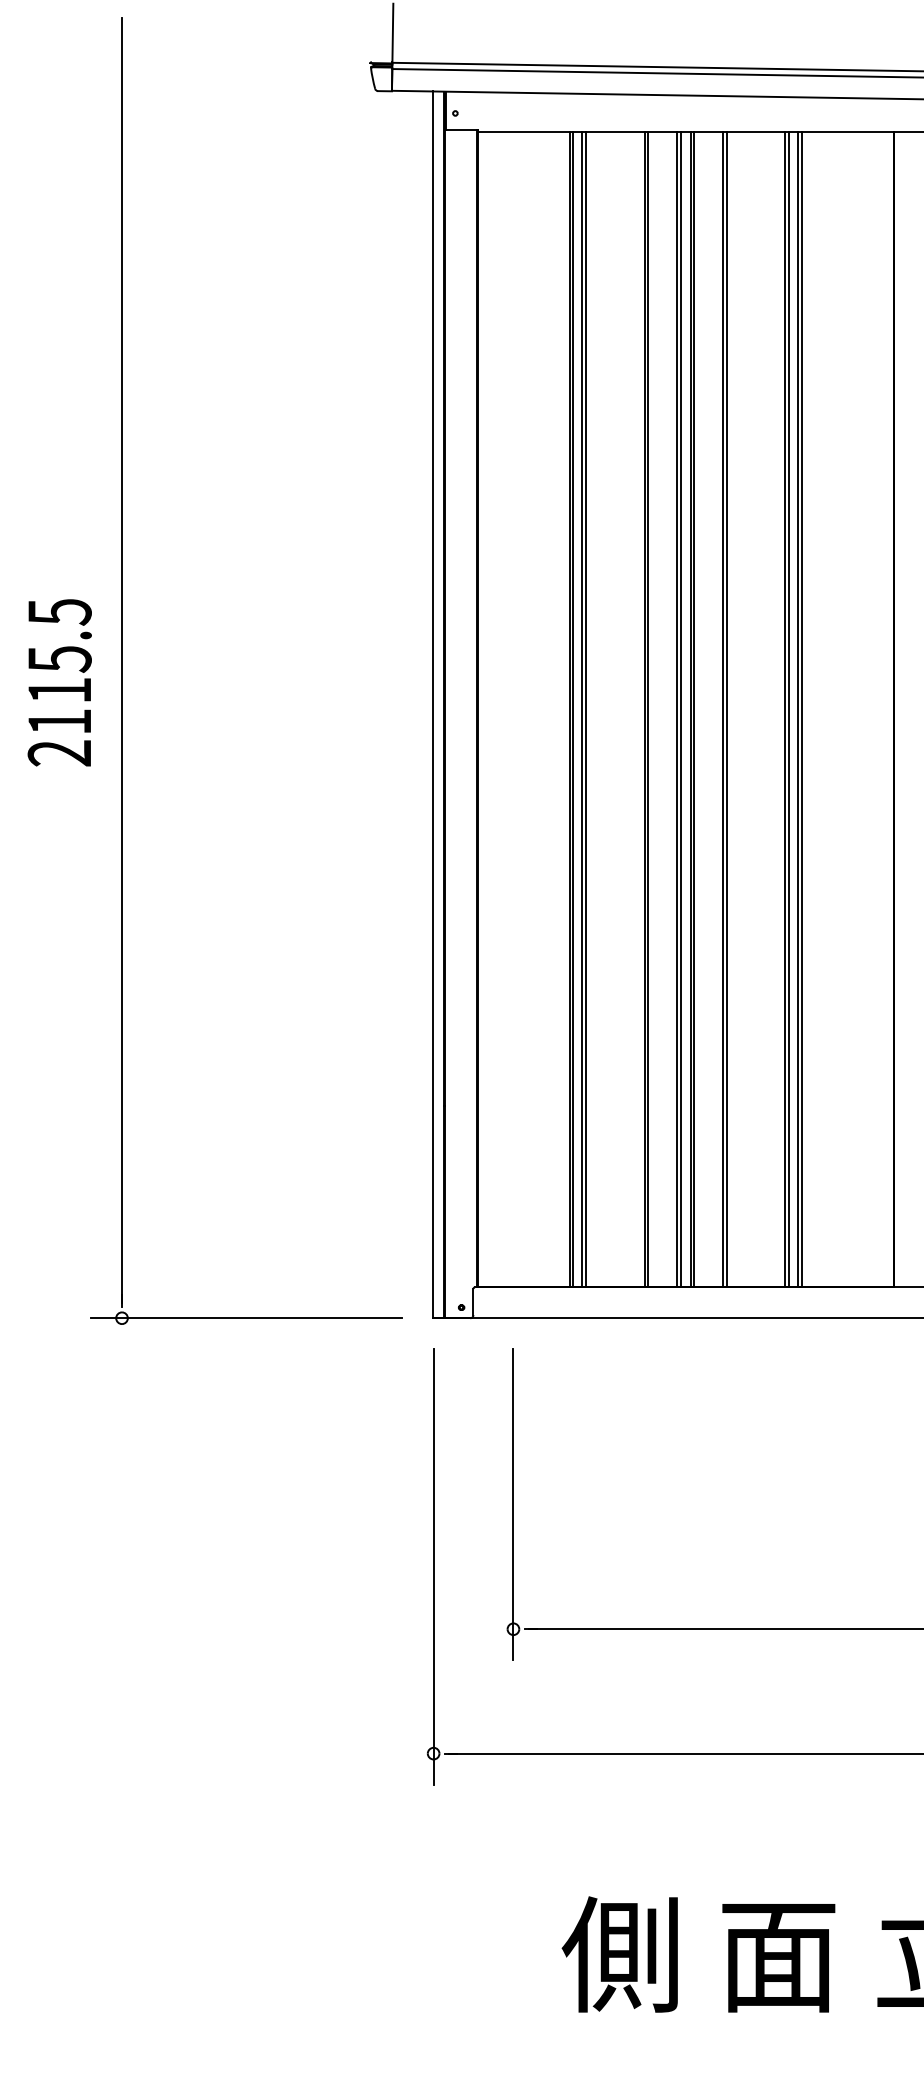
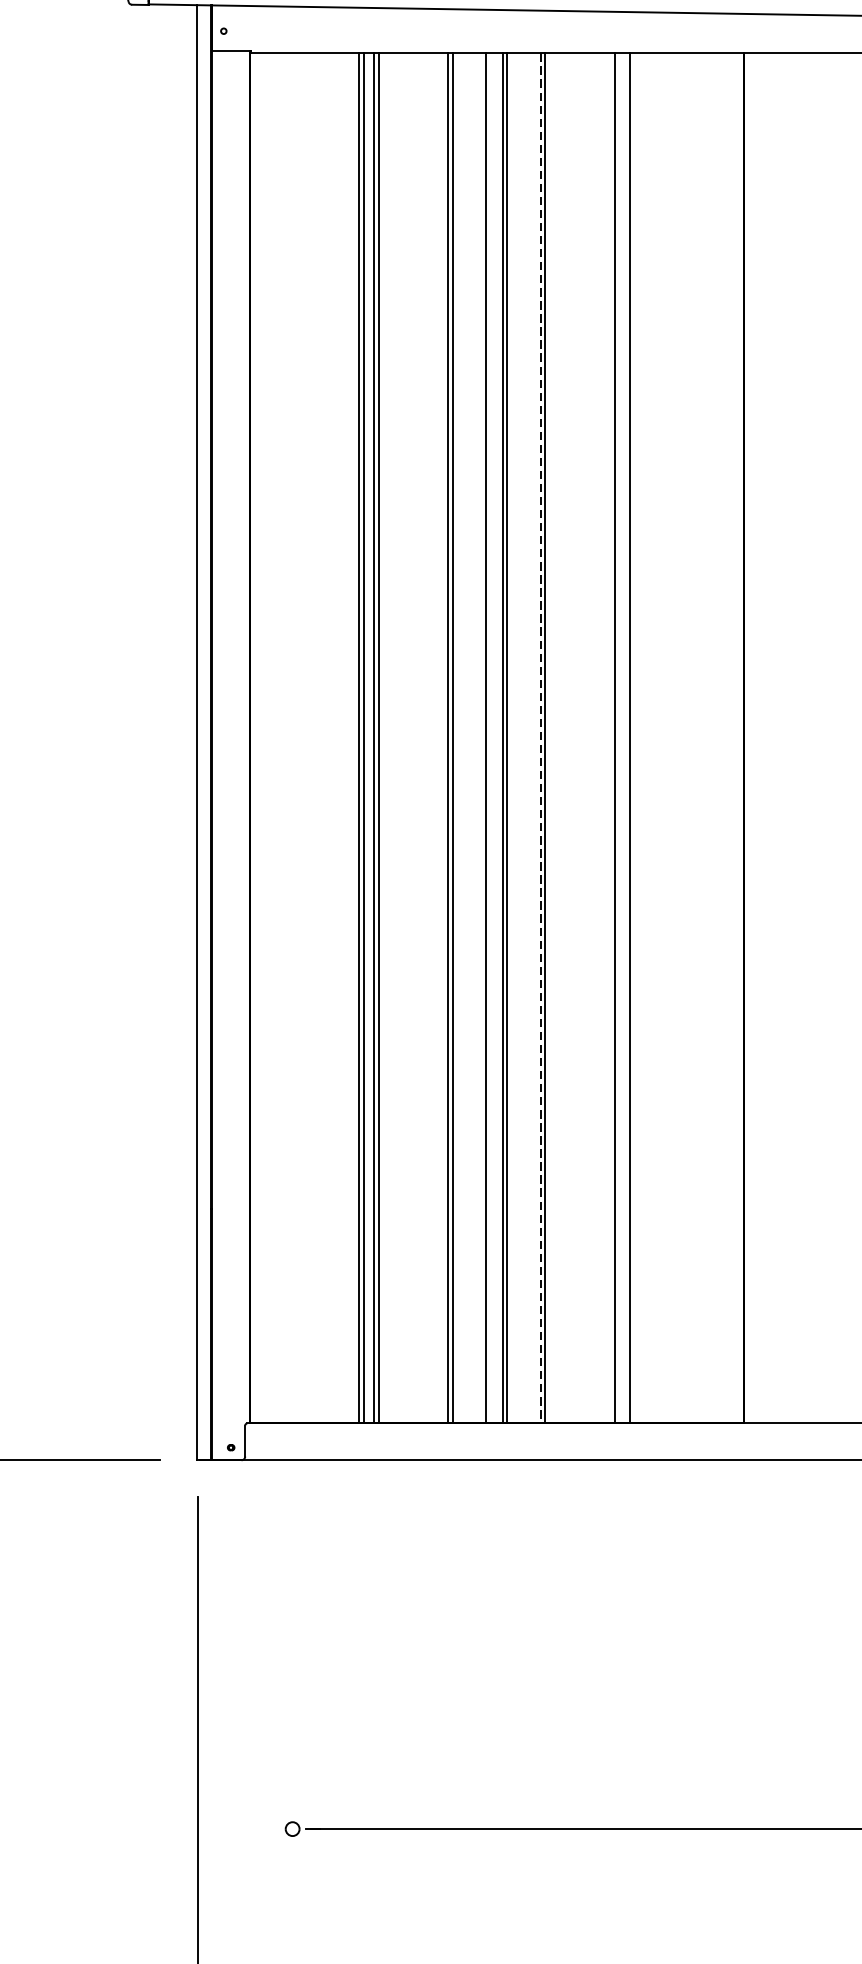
line: (680, 709) -> (490, 738), removed
line: (722, 709) -> (540, 738), solid -> dashed
line: (788, 709) -> (618, 738), removed
line: (801, 709) -> (634, 738), removed
line: (513, 1504) -> (292, 1681), removed

